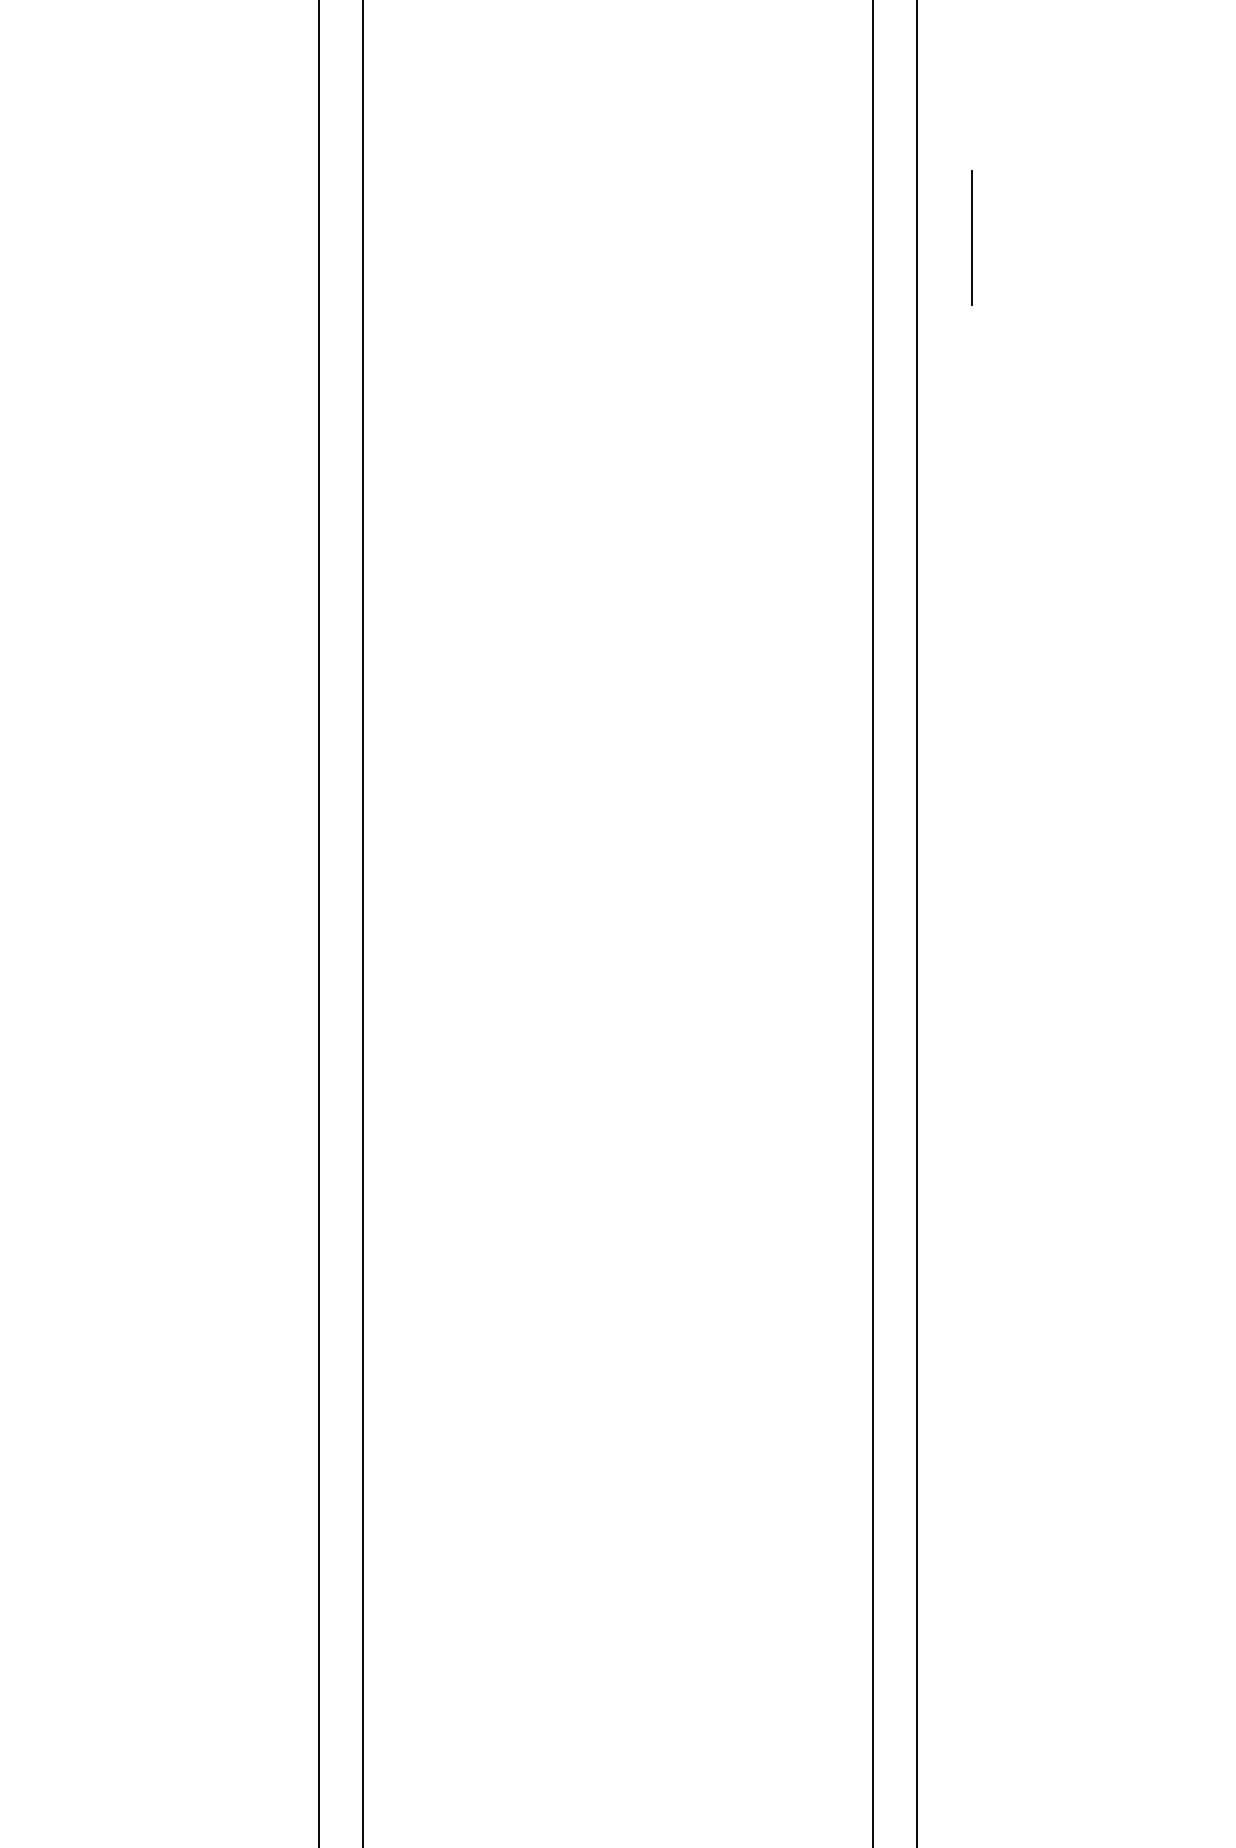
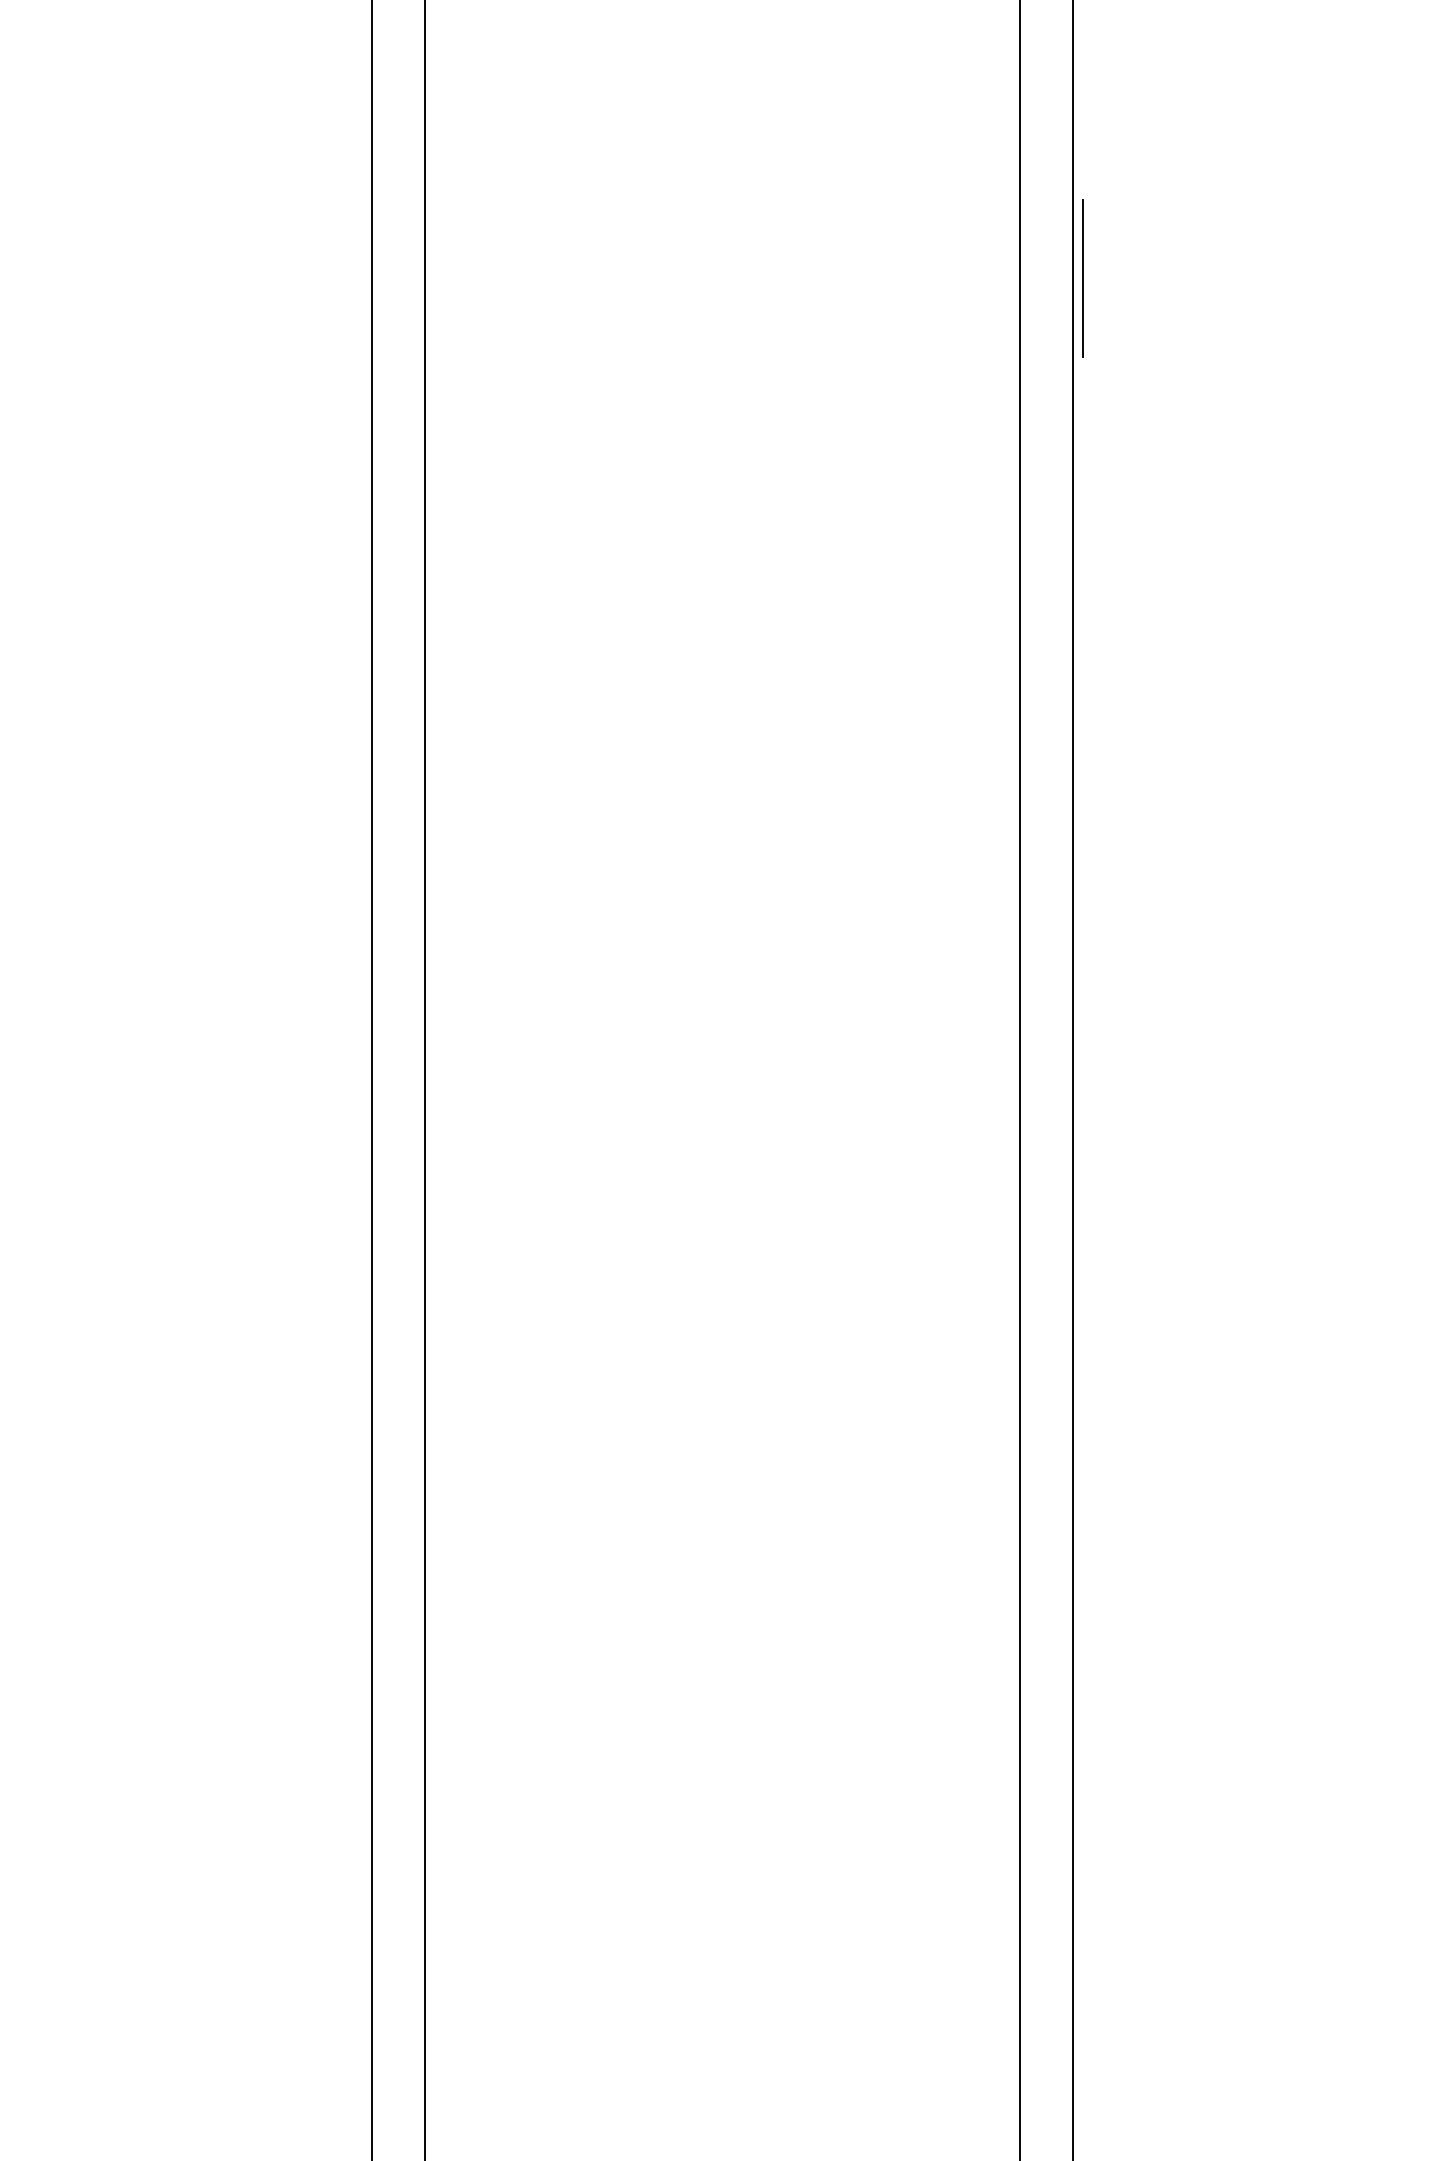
line: (972, 238) -> (1082, 278), moved

